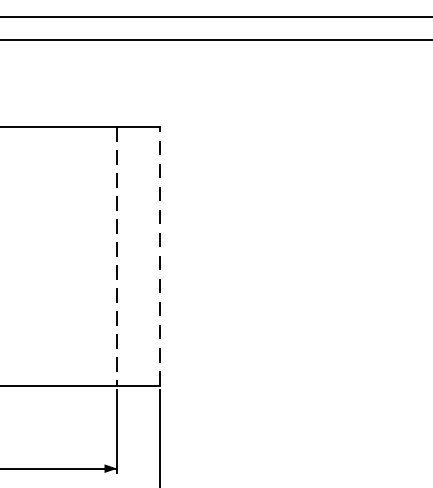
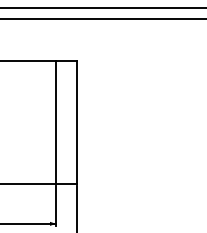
line: (118, 256) -> (56, 122), dashed -> solid
line: (159, 256) -> (76, 122), dashed -> solid

